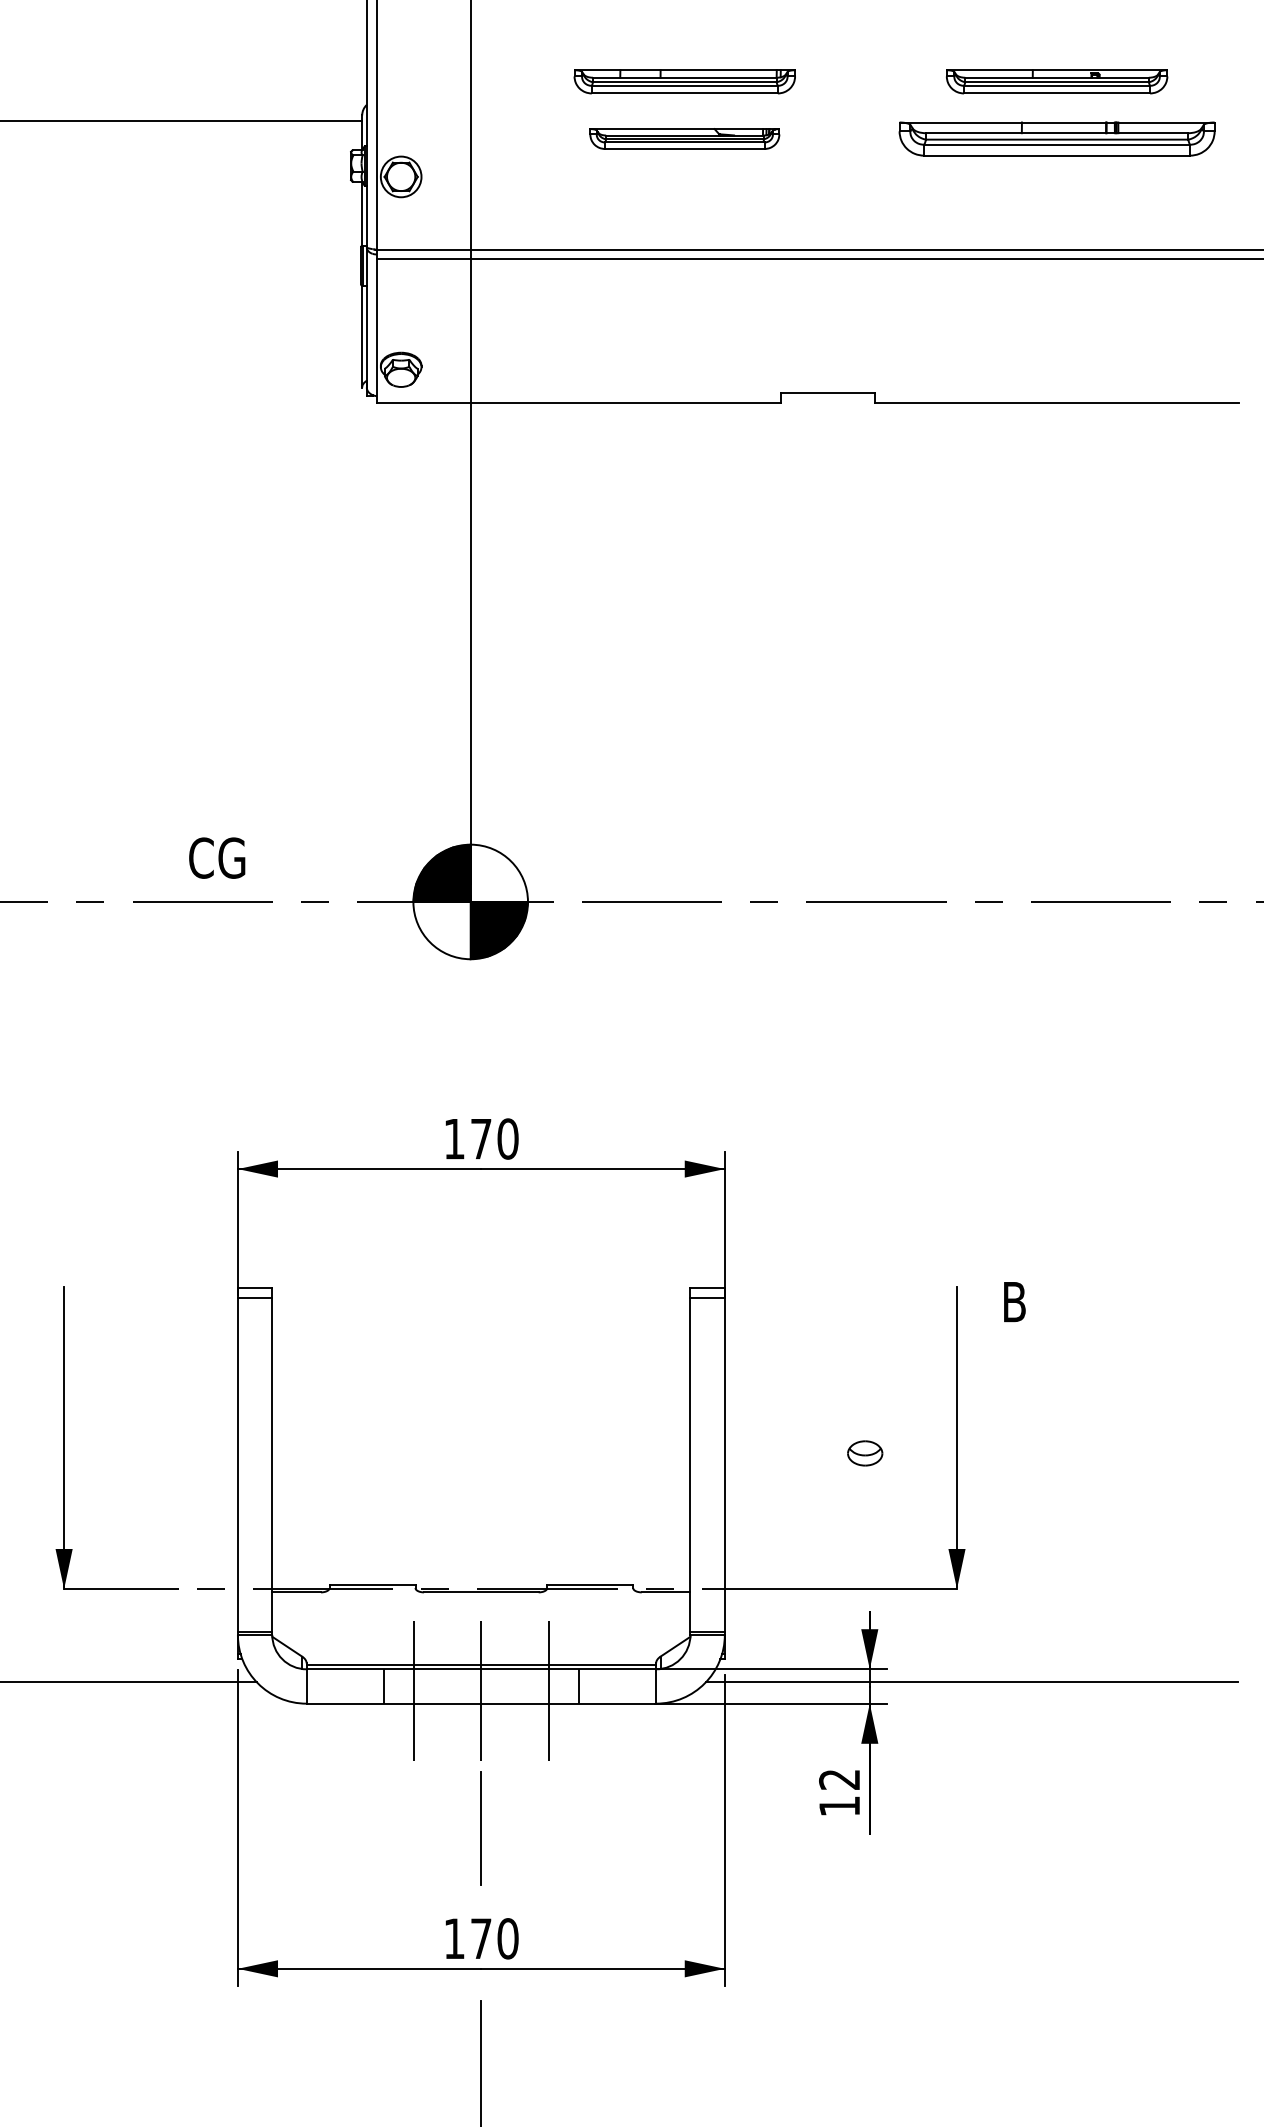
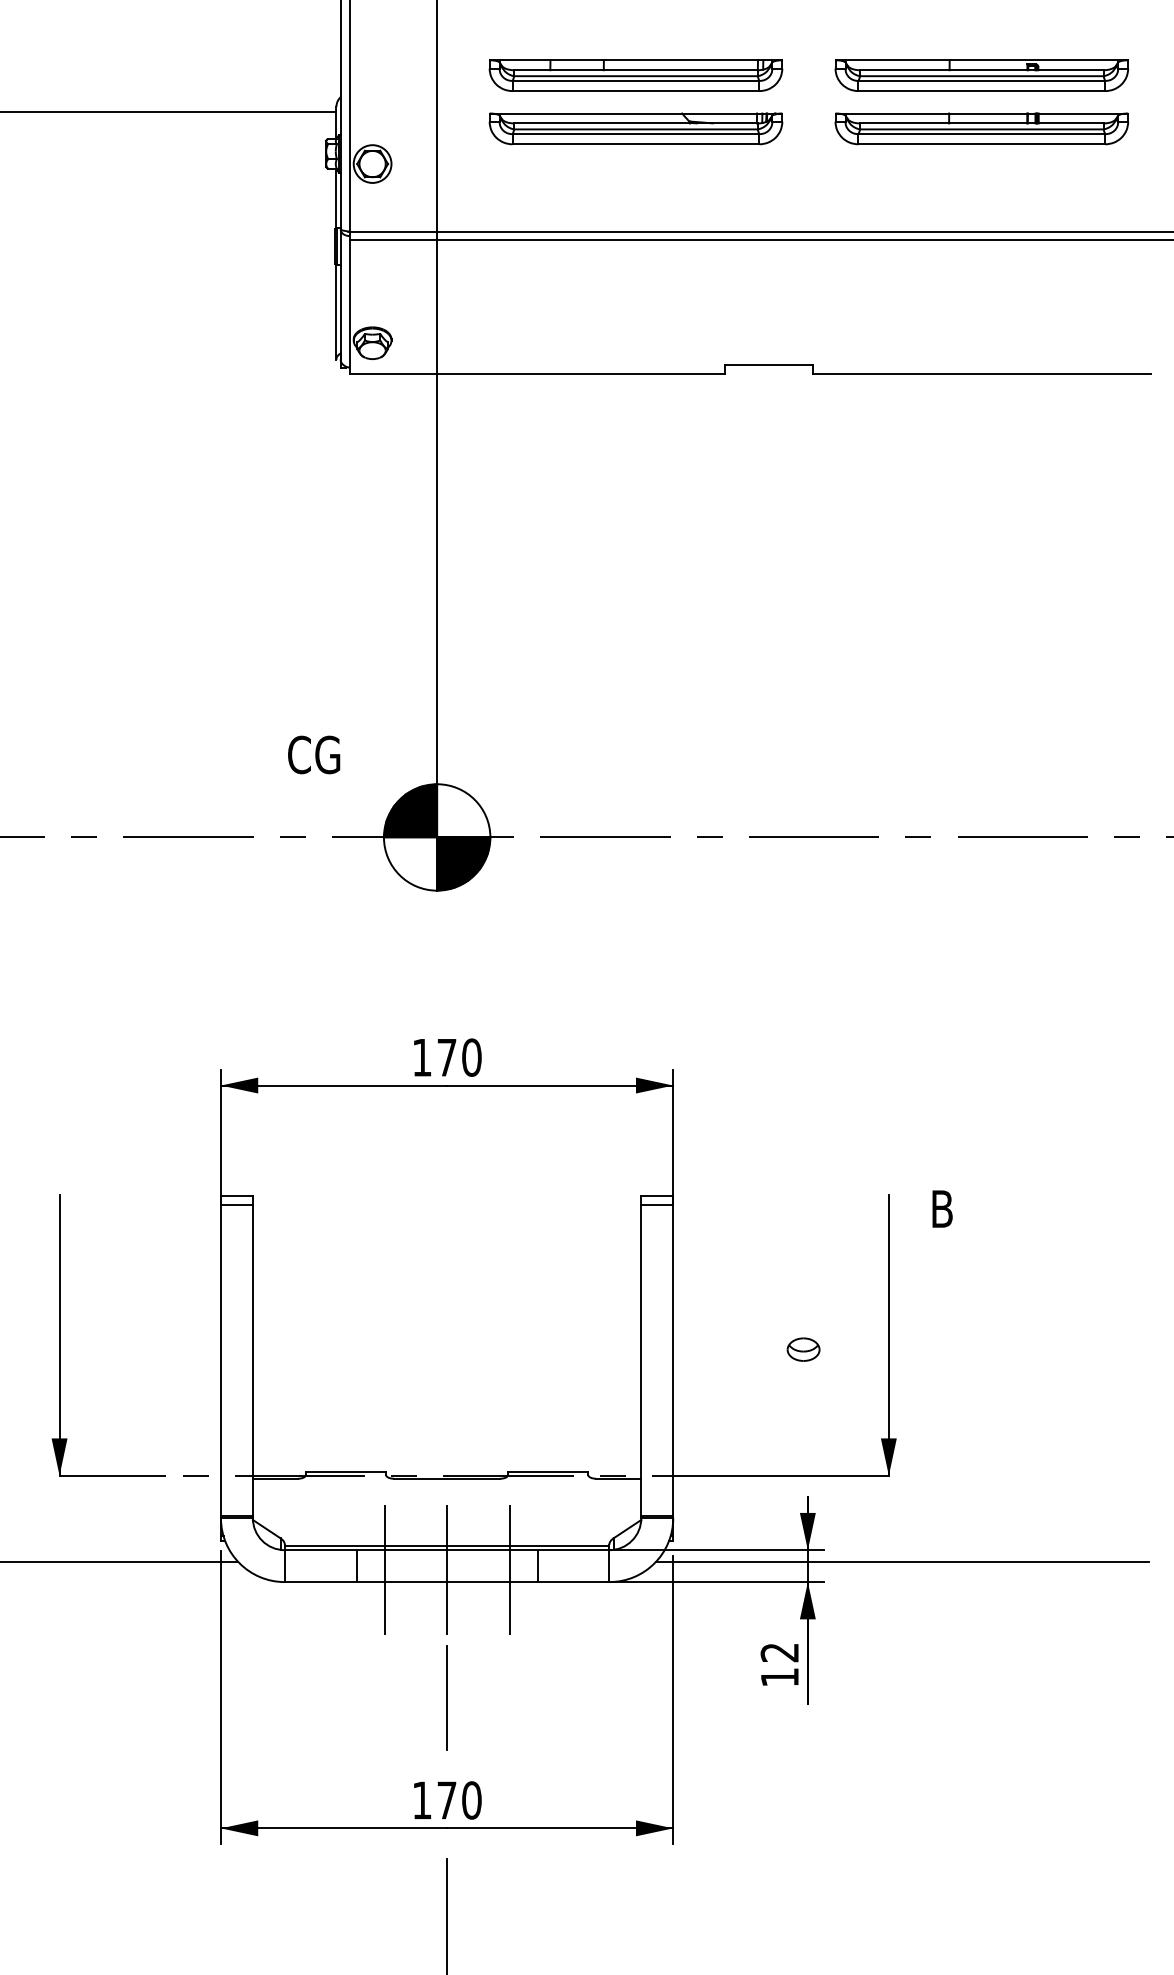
part: (684, 81) -> (635, 75), size x1.43
part: (1056, 81) -> (981, 75), size x1.43
part: (684, 138) -> (635, 128), size x1.67
text: (217, 857) -> (314, 754), moved

